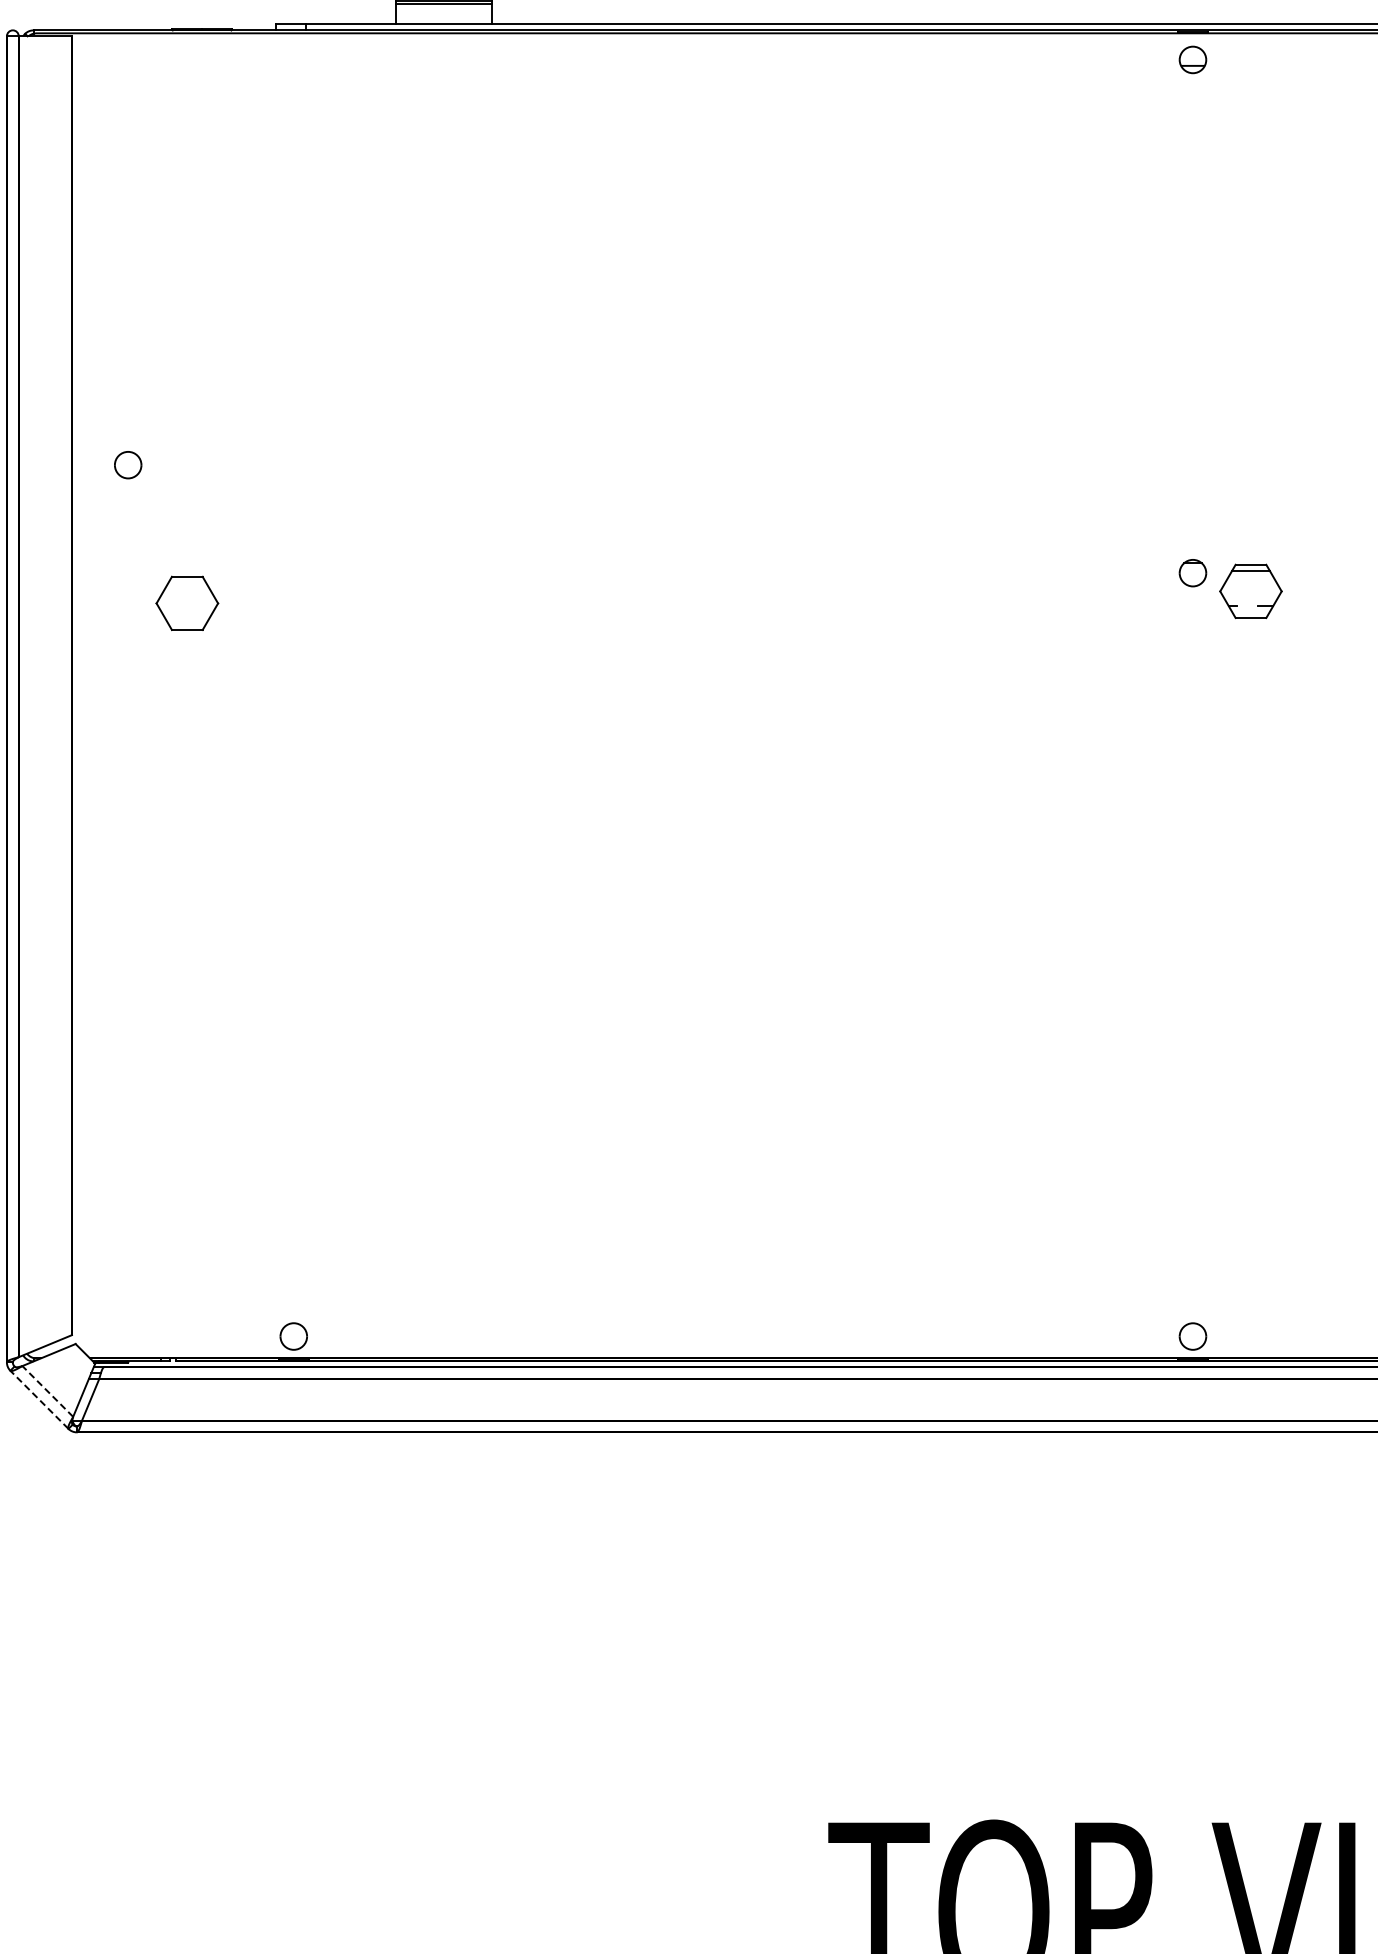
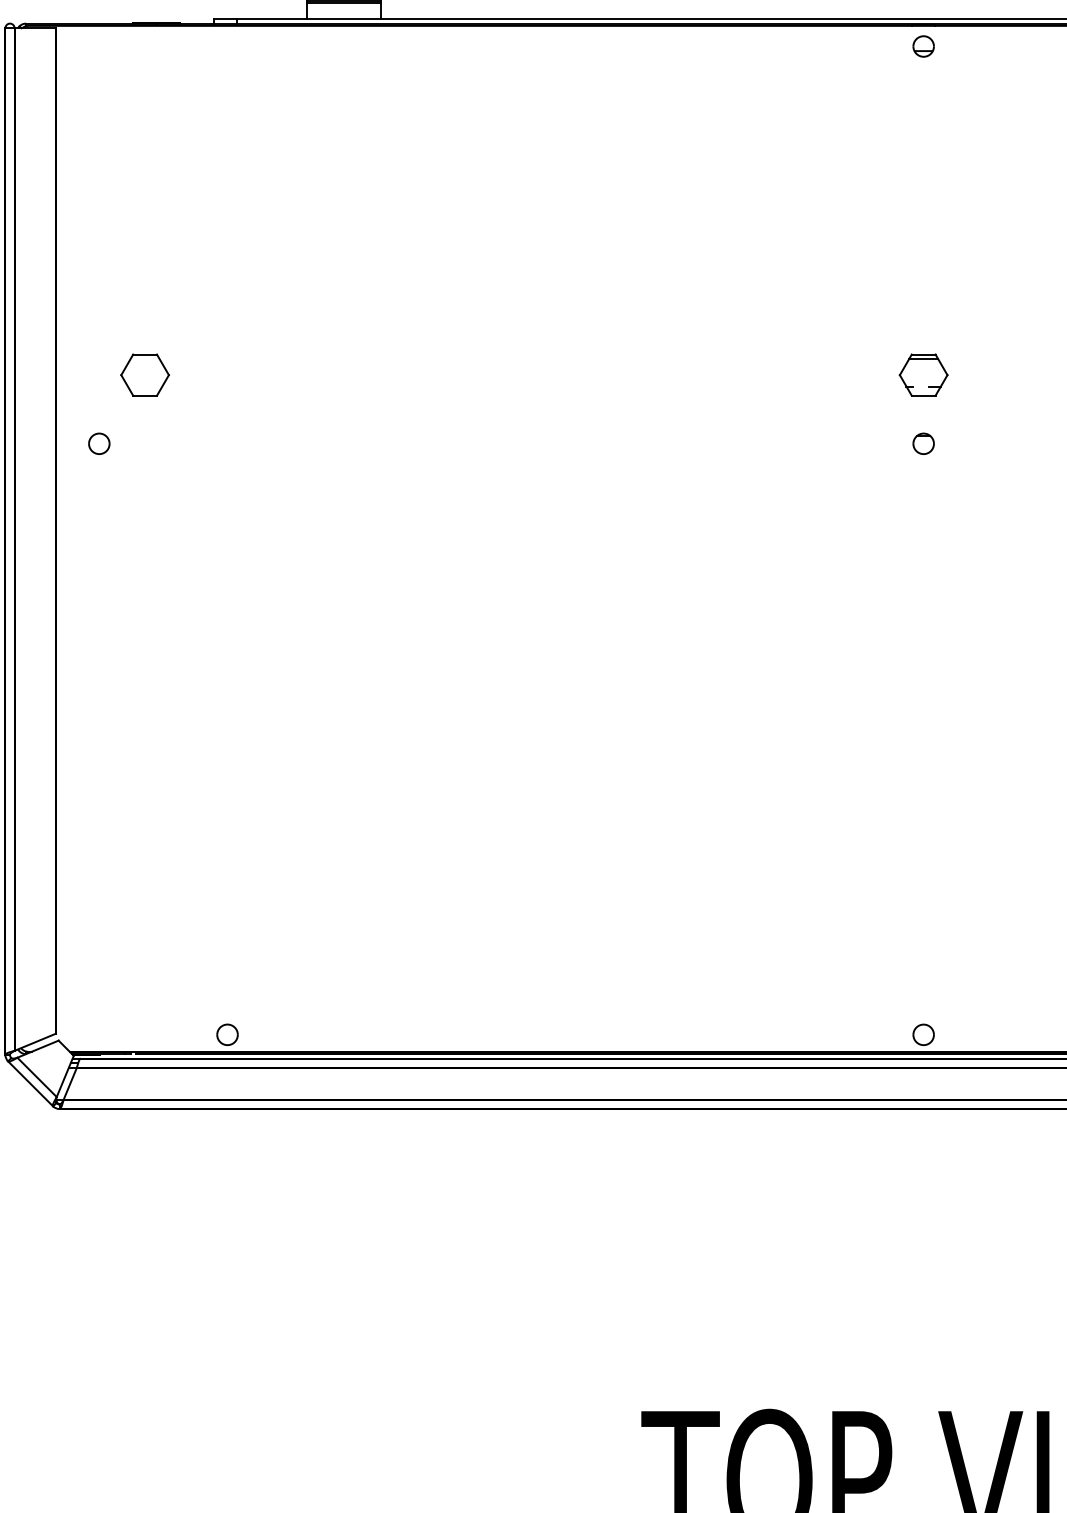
part: (128, 465) -> (99, 444), moved
part: (1250, 591) -> (923, 375), moved
part: (187, 602) -> (145, 374), moved
line: (47, 1391) -> (36, 1077), dashed -> solid
line: (39, 1399) -> (30, 1083), dashed -> solid

